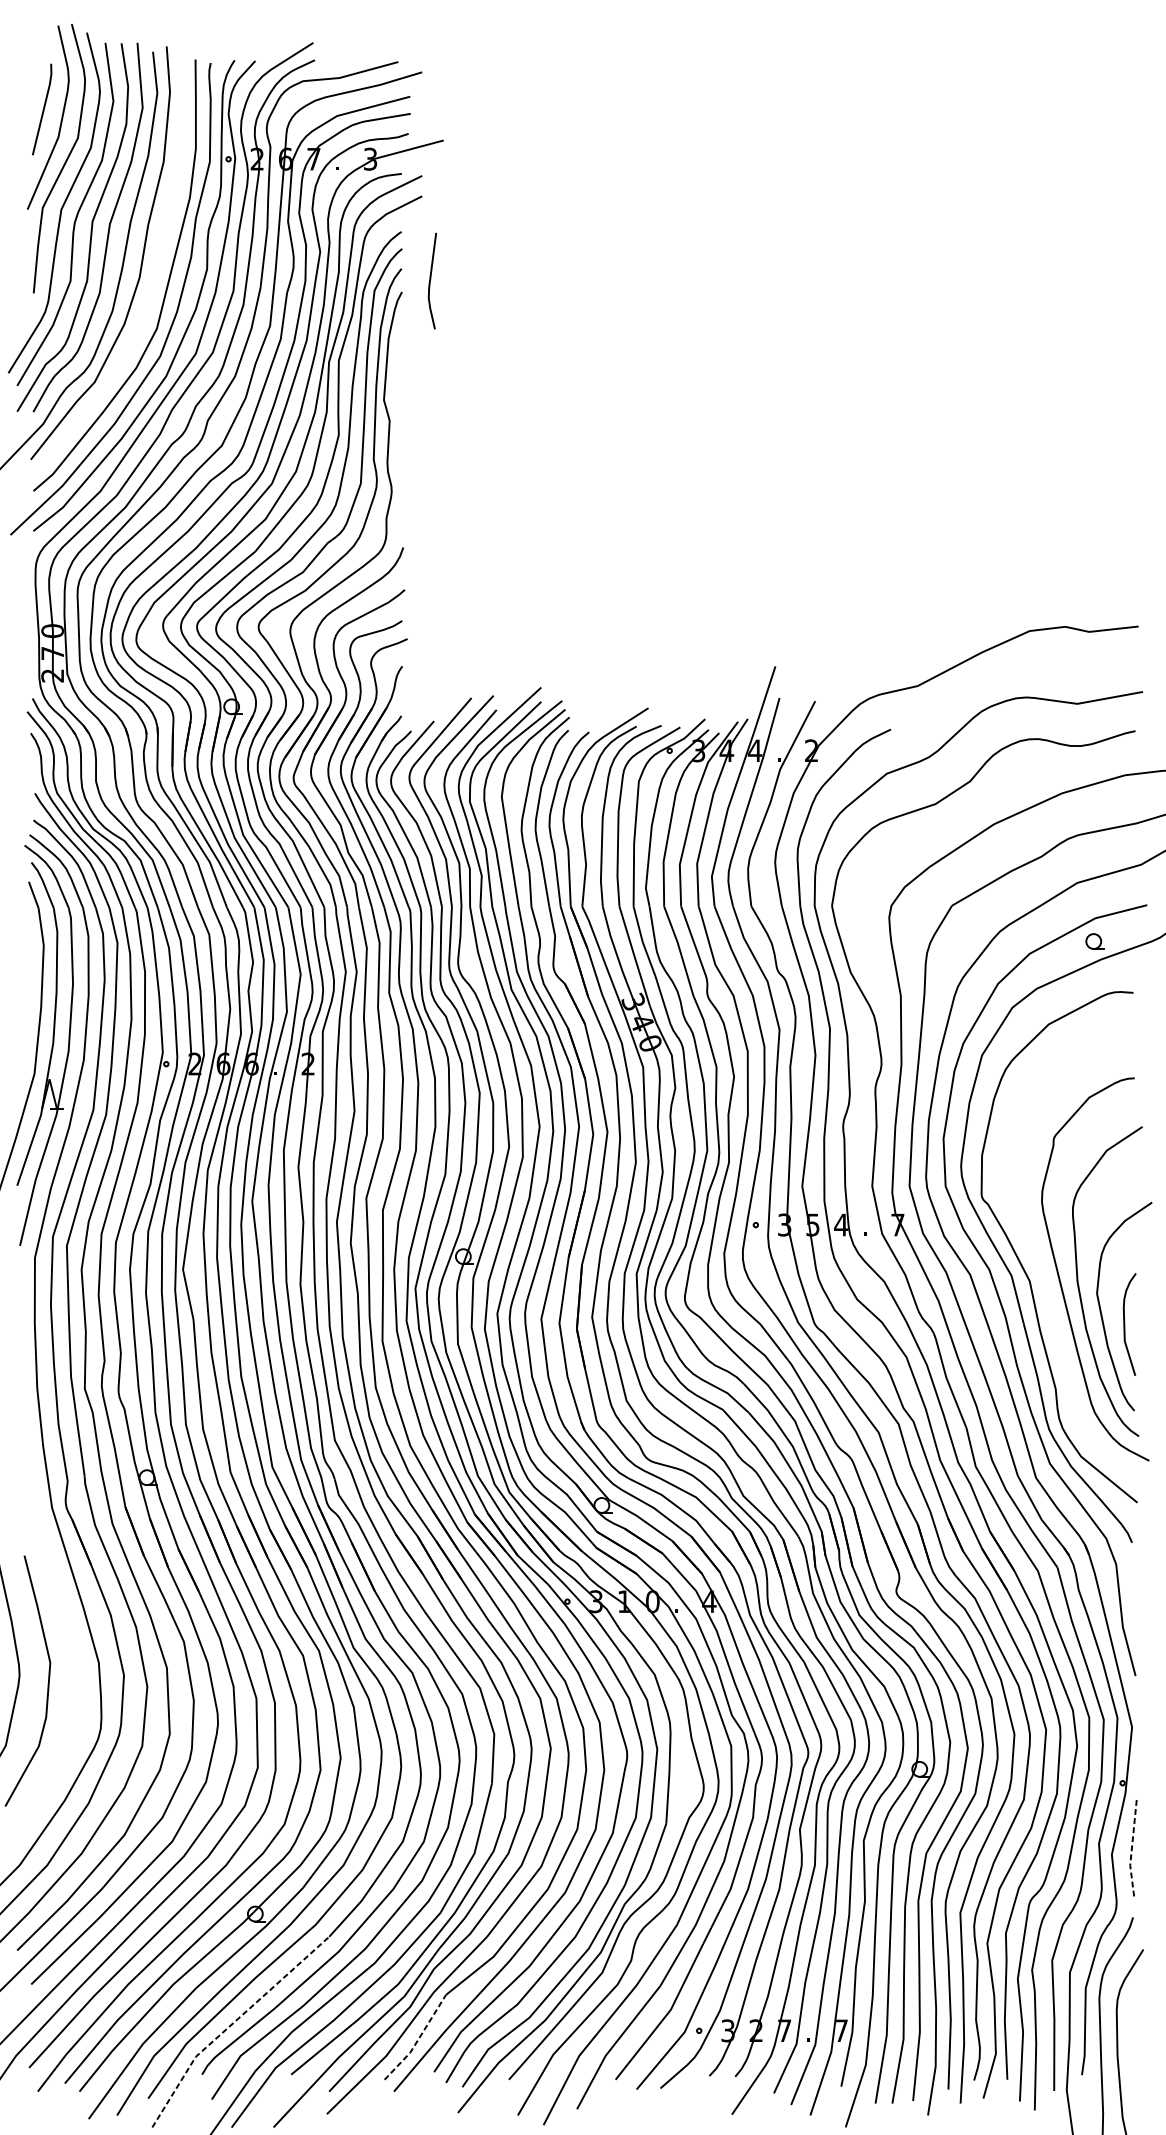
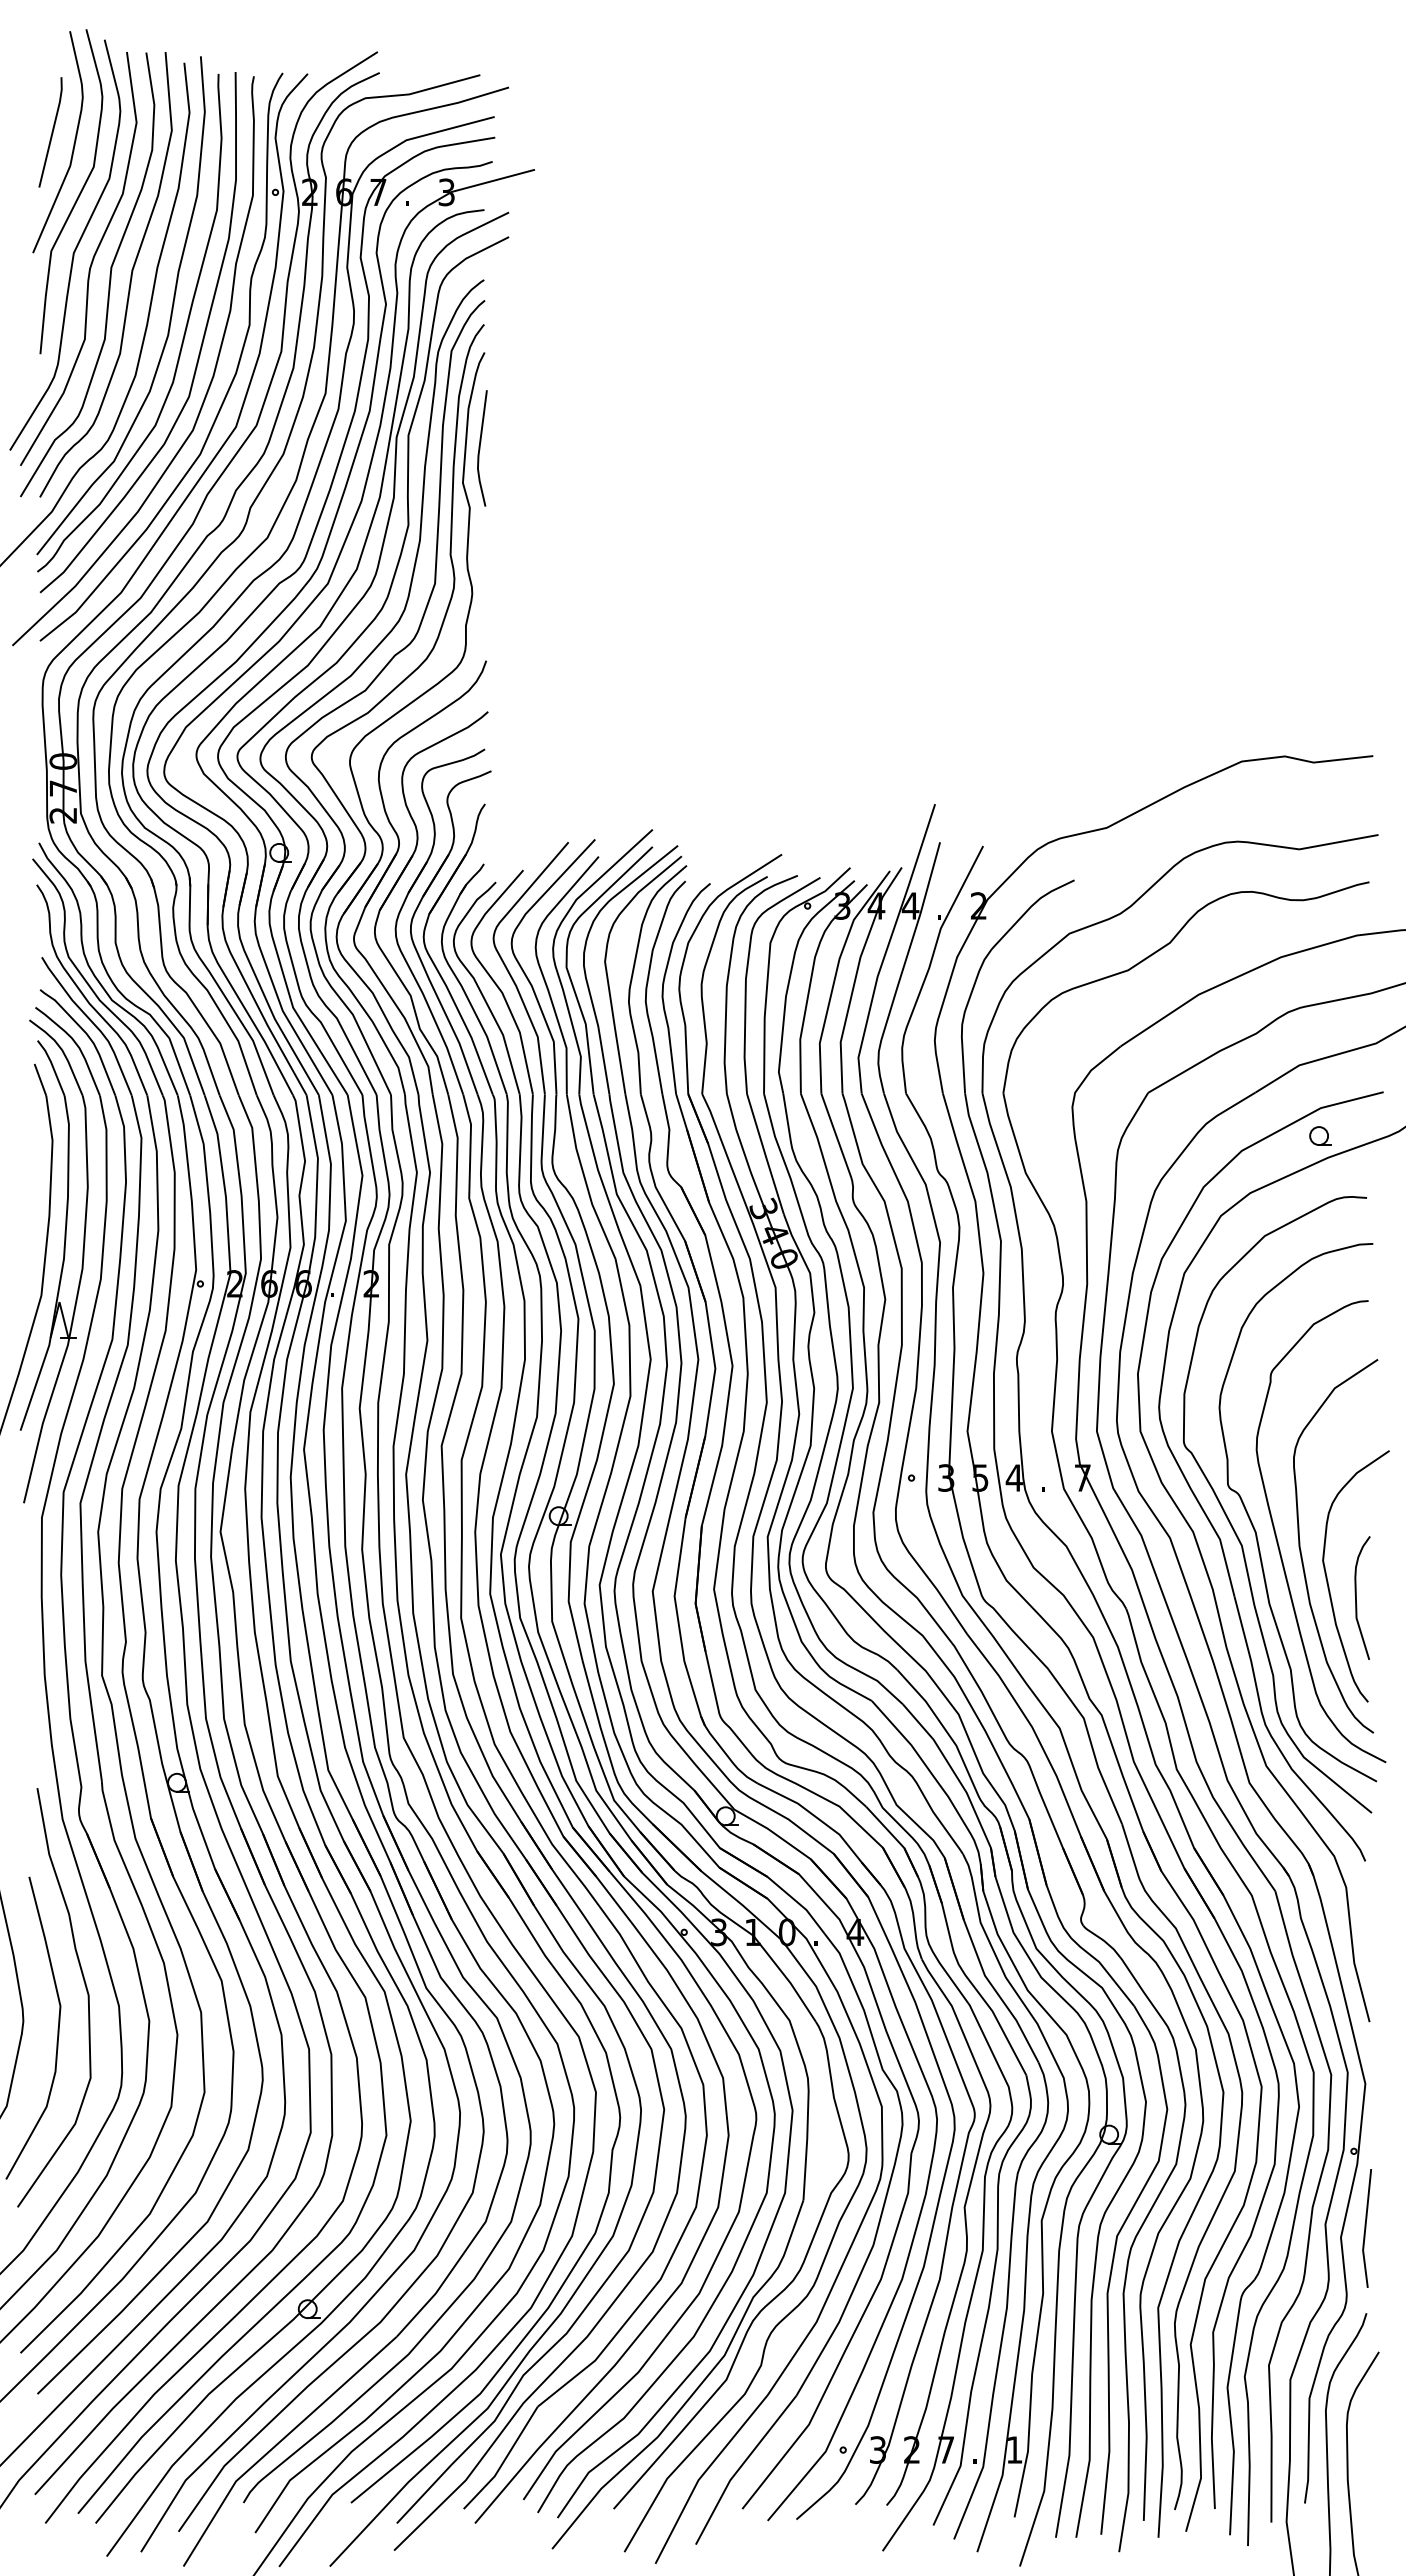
curve: (151, 280) -> (182, 338), added
line: (430, 281) -> (480, 448), moved
curve: (1041, 1269) -> (1256, 1531), added
curve: (71, 1648) -> (85, 1988), added
line: (1132, 1847) -> (1365, 2228), dashed -> solid
line: (231, 2024) -> (279, 2442), dashed -> solid
text: (841, 2030) -> (1014, 2449), 7 -> 1
line: (418, 2040) -> (504, 2461), dashed -> solid

